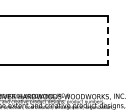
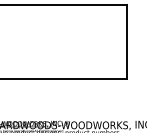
line: (108, 40) -> (127, 41), dashed -> solid

